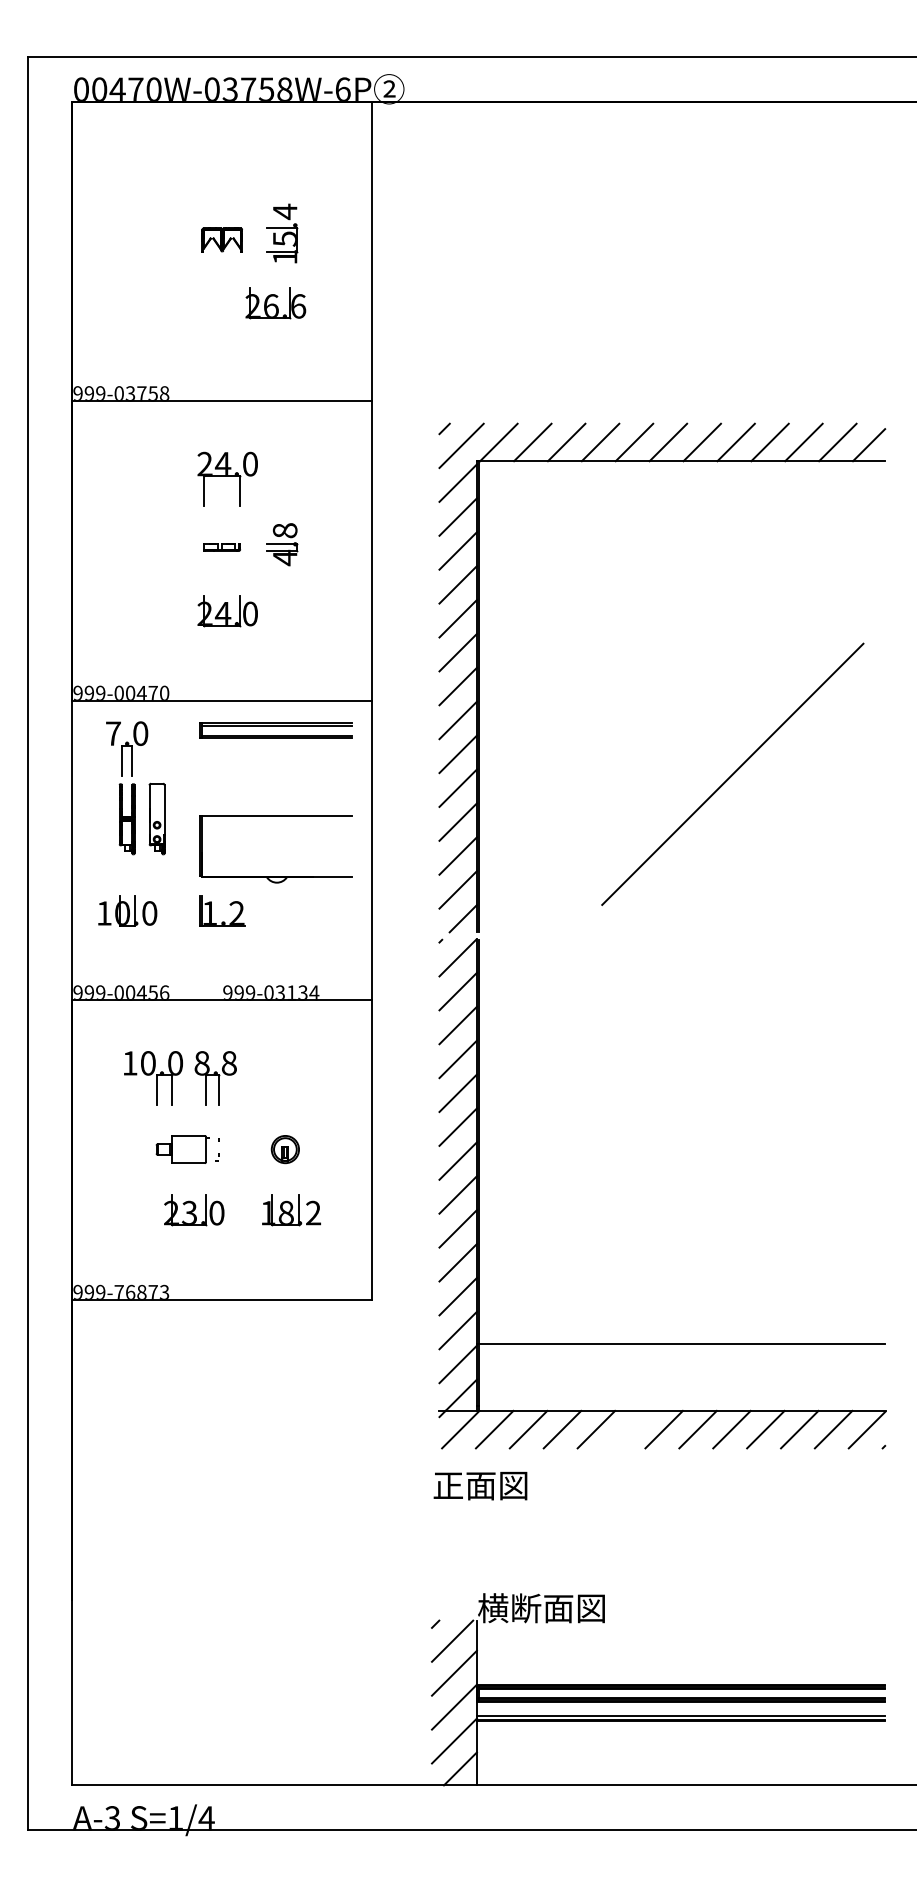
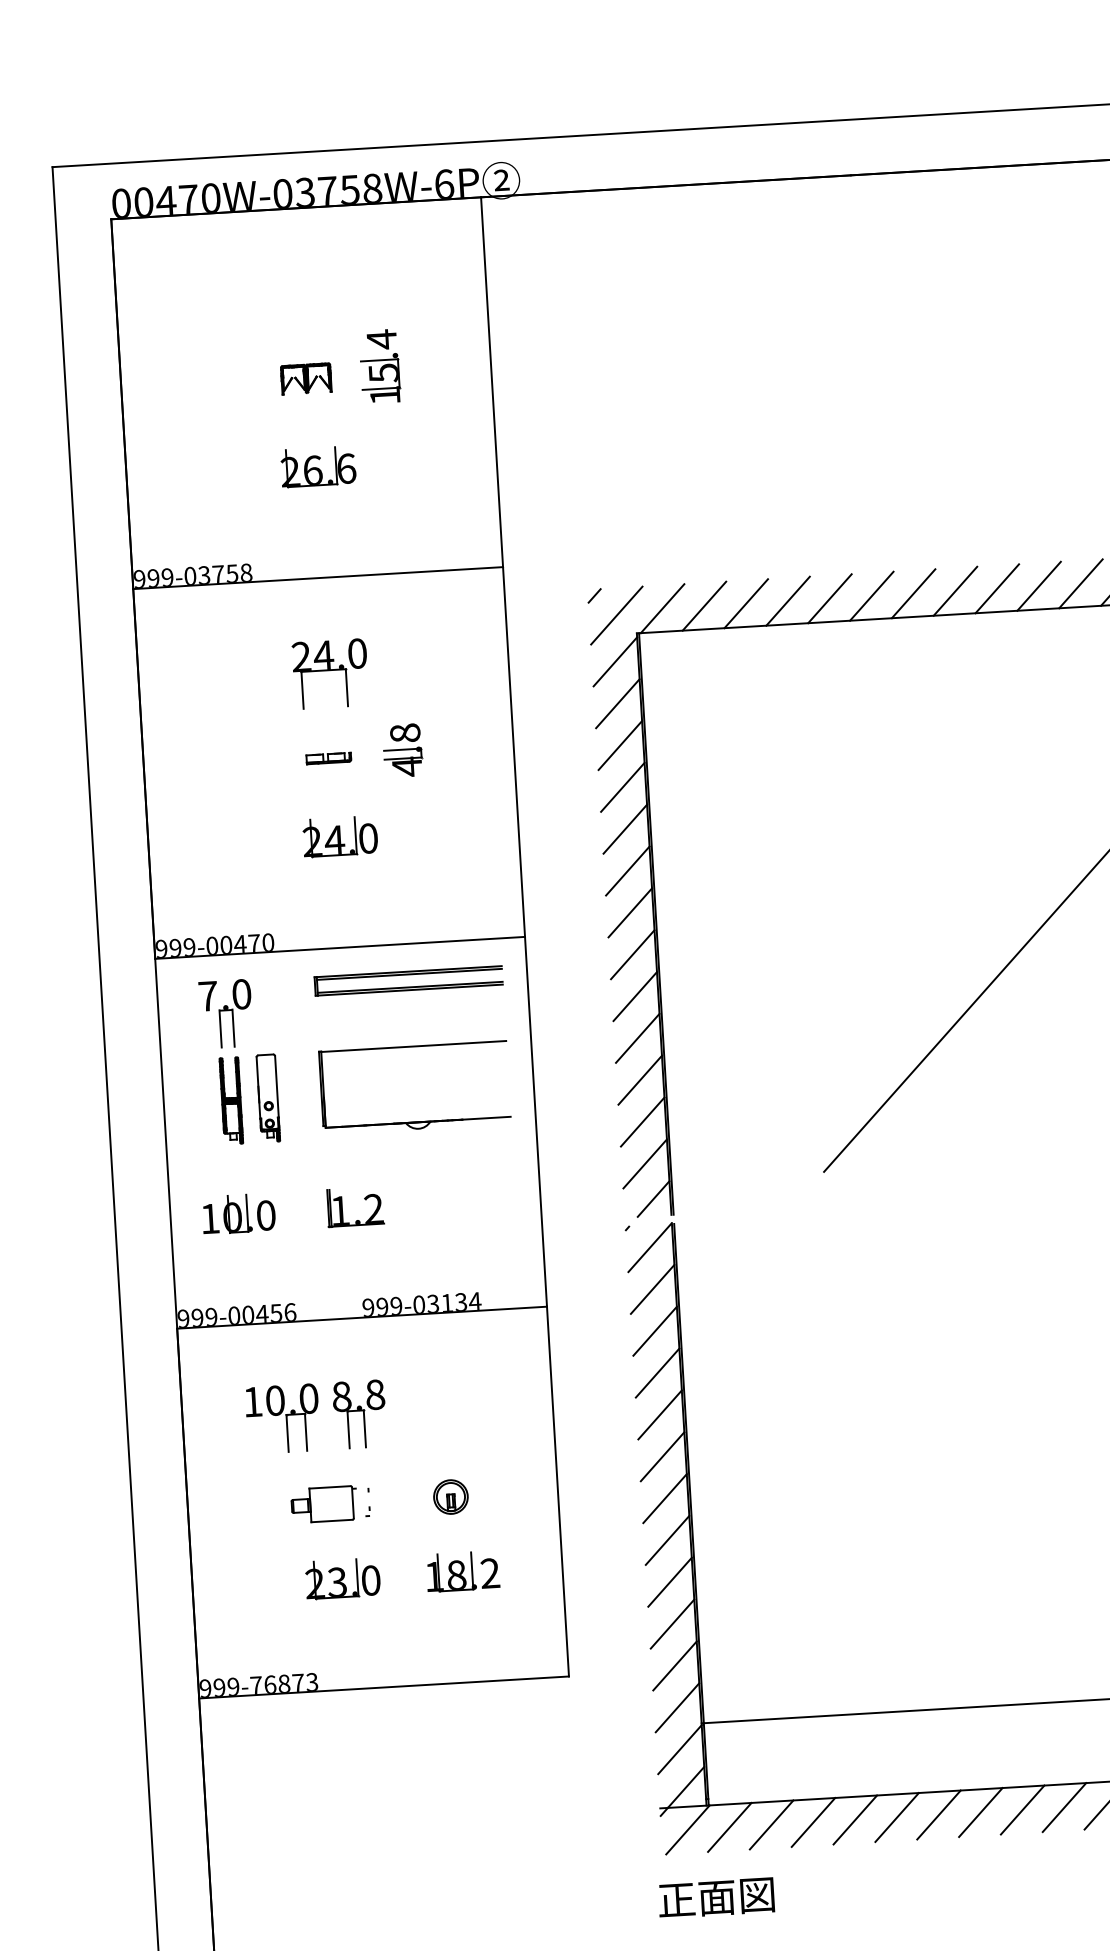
part: (275, 303) -> (318, 466), moved
part: (275, 876) -> (416, 1121), moved
line: (629, 1429) -> (896, 1817), added

